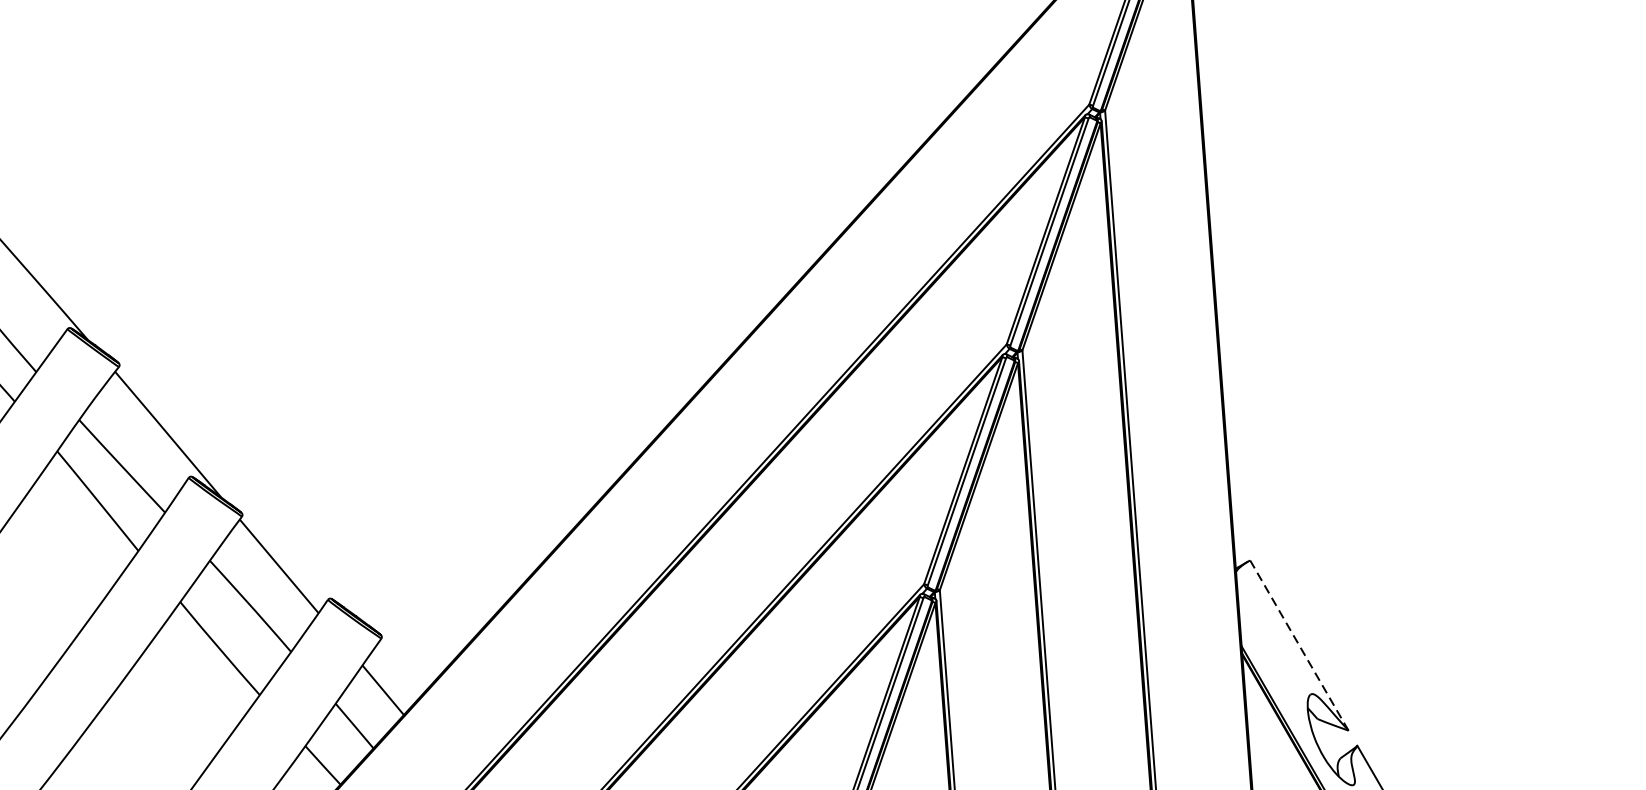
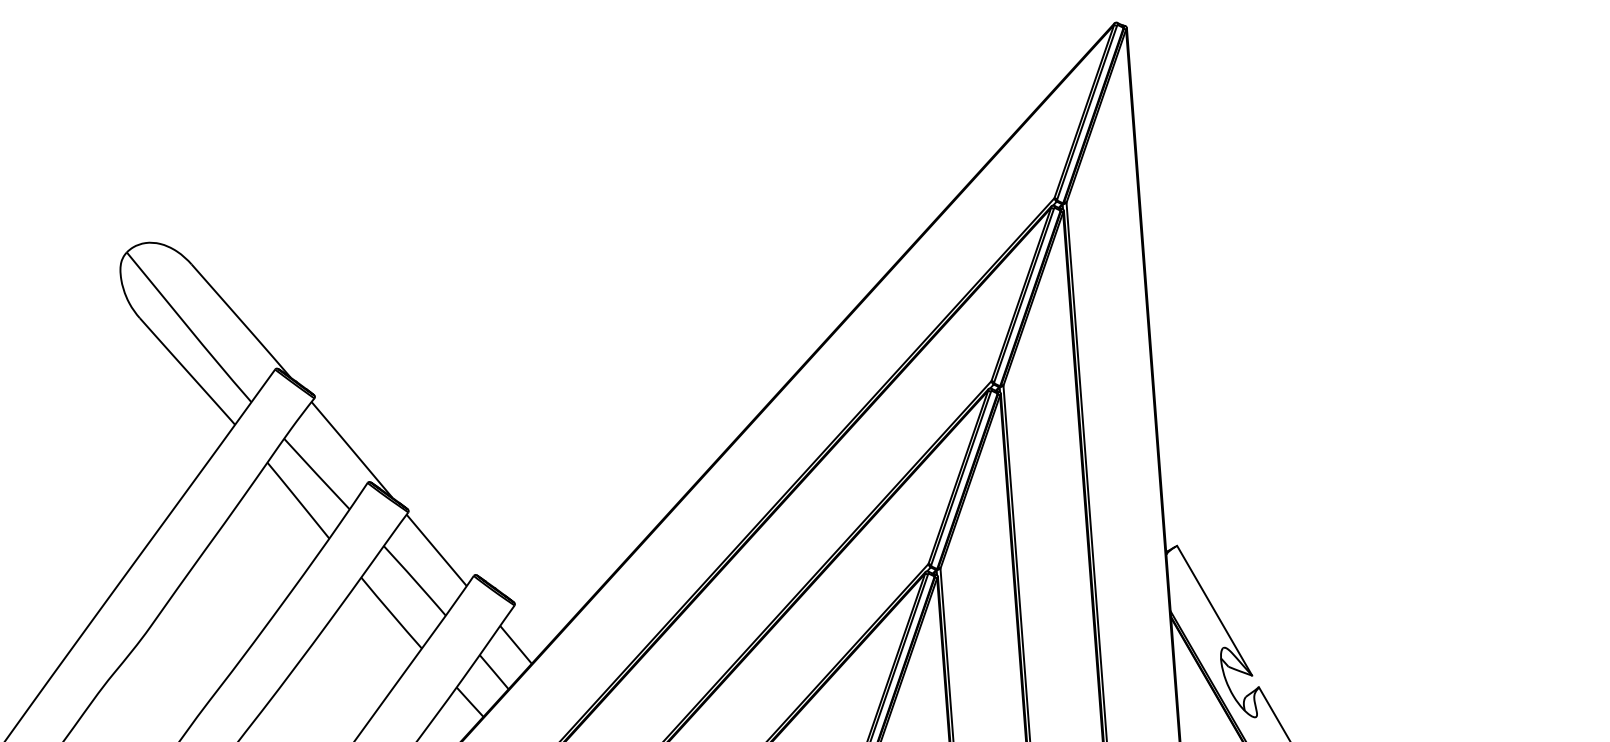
line: (1299, 645) -> (1214, 610), dashed -> solid

